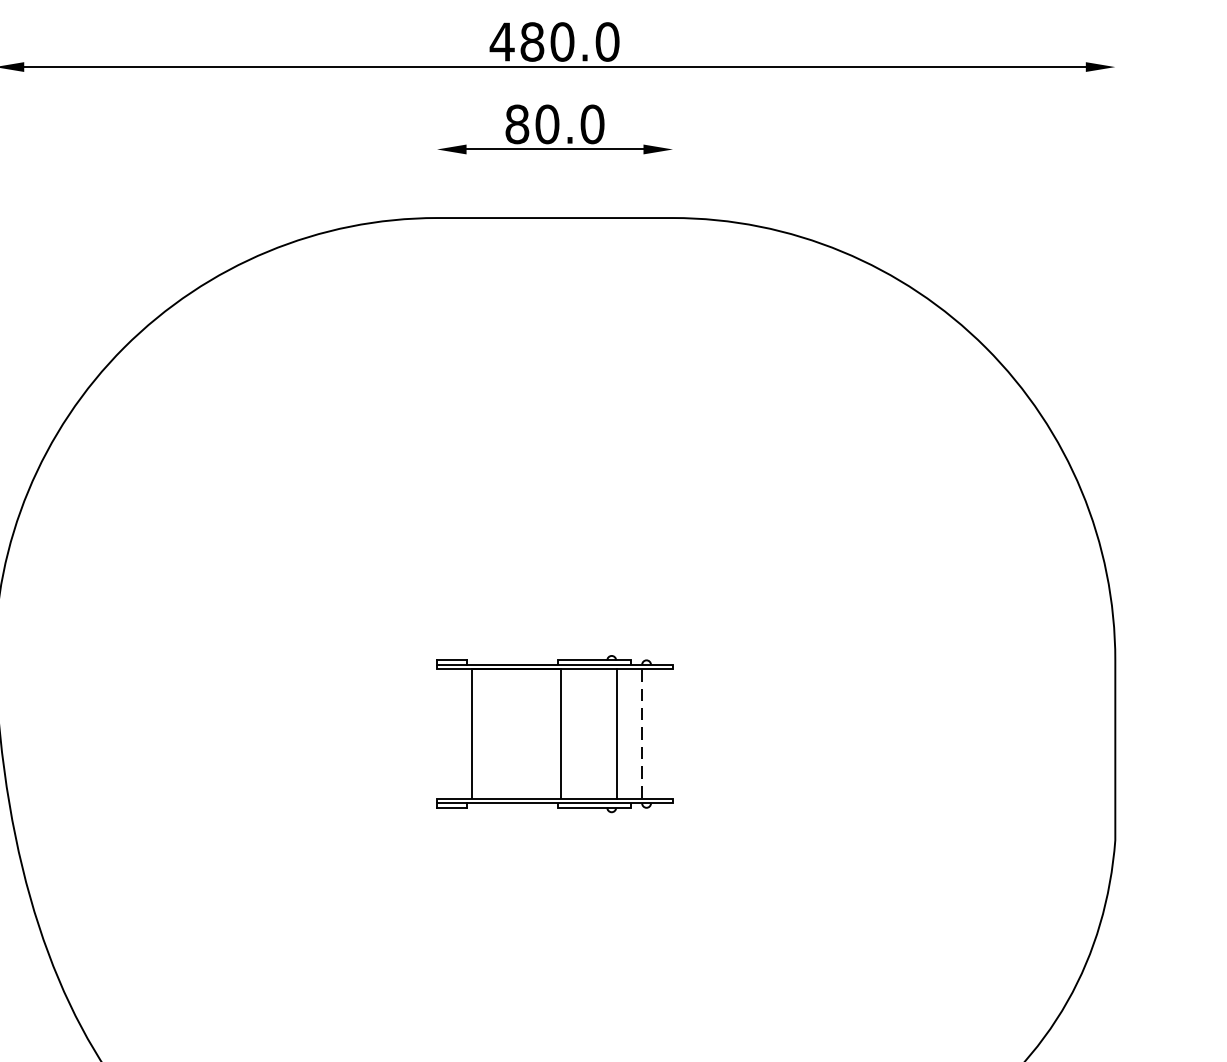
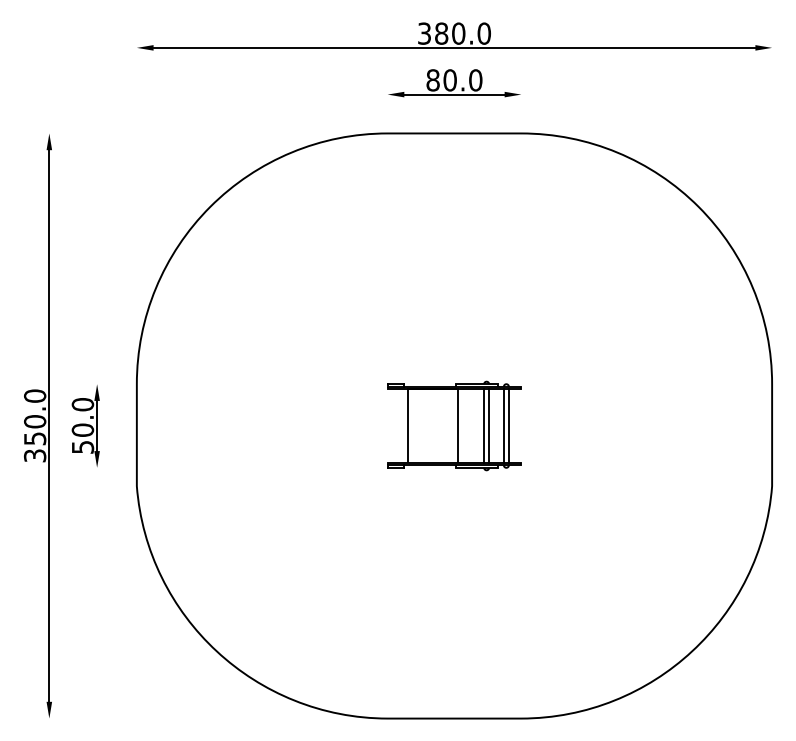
text: (502, 41) -> (424, 33), 480.0 -> 380.0
line: (606, 733) -> (483, 425), added
line: (652, 733) -> (509, 425), added
line: (641, 734) -> (503, 426), dashed -> solid

